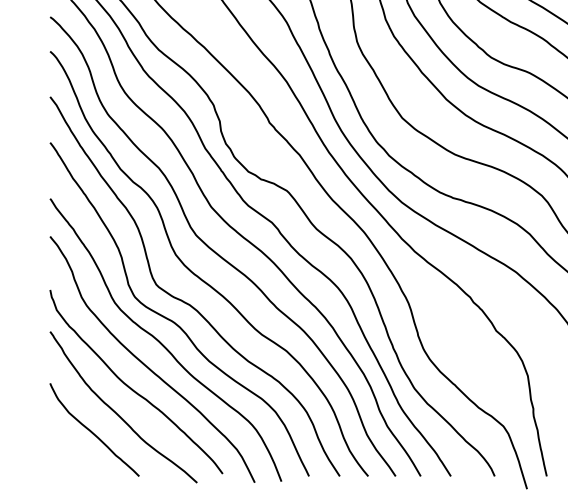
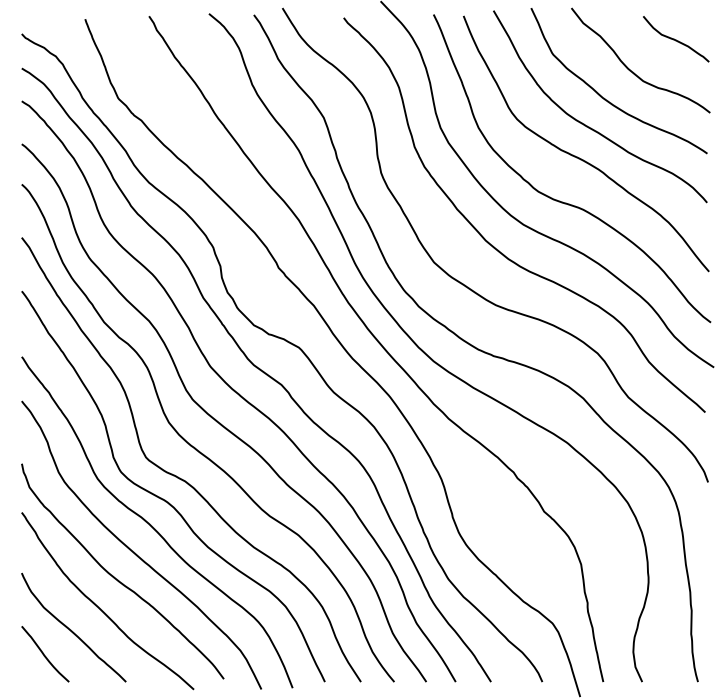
curve: (69, 452) -> (44, 654), added

